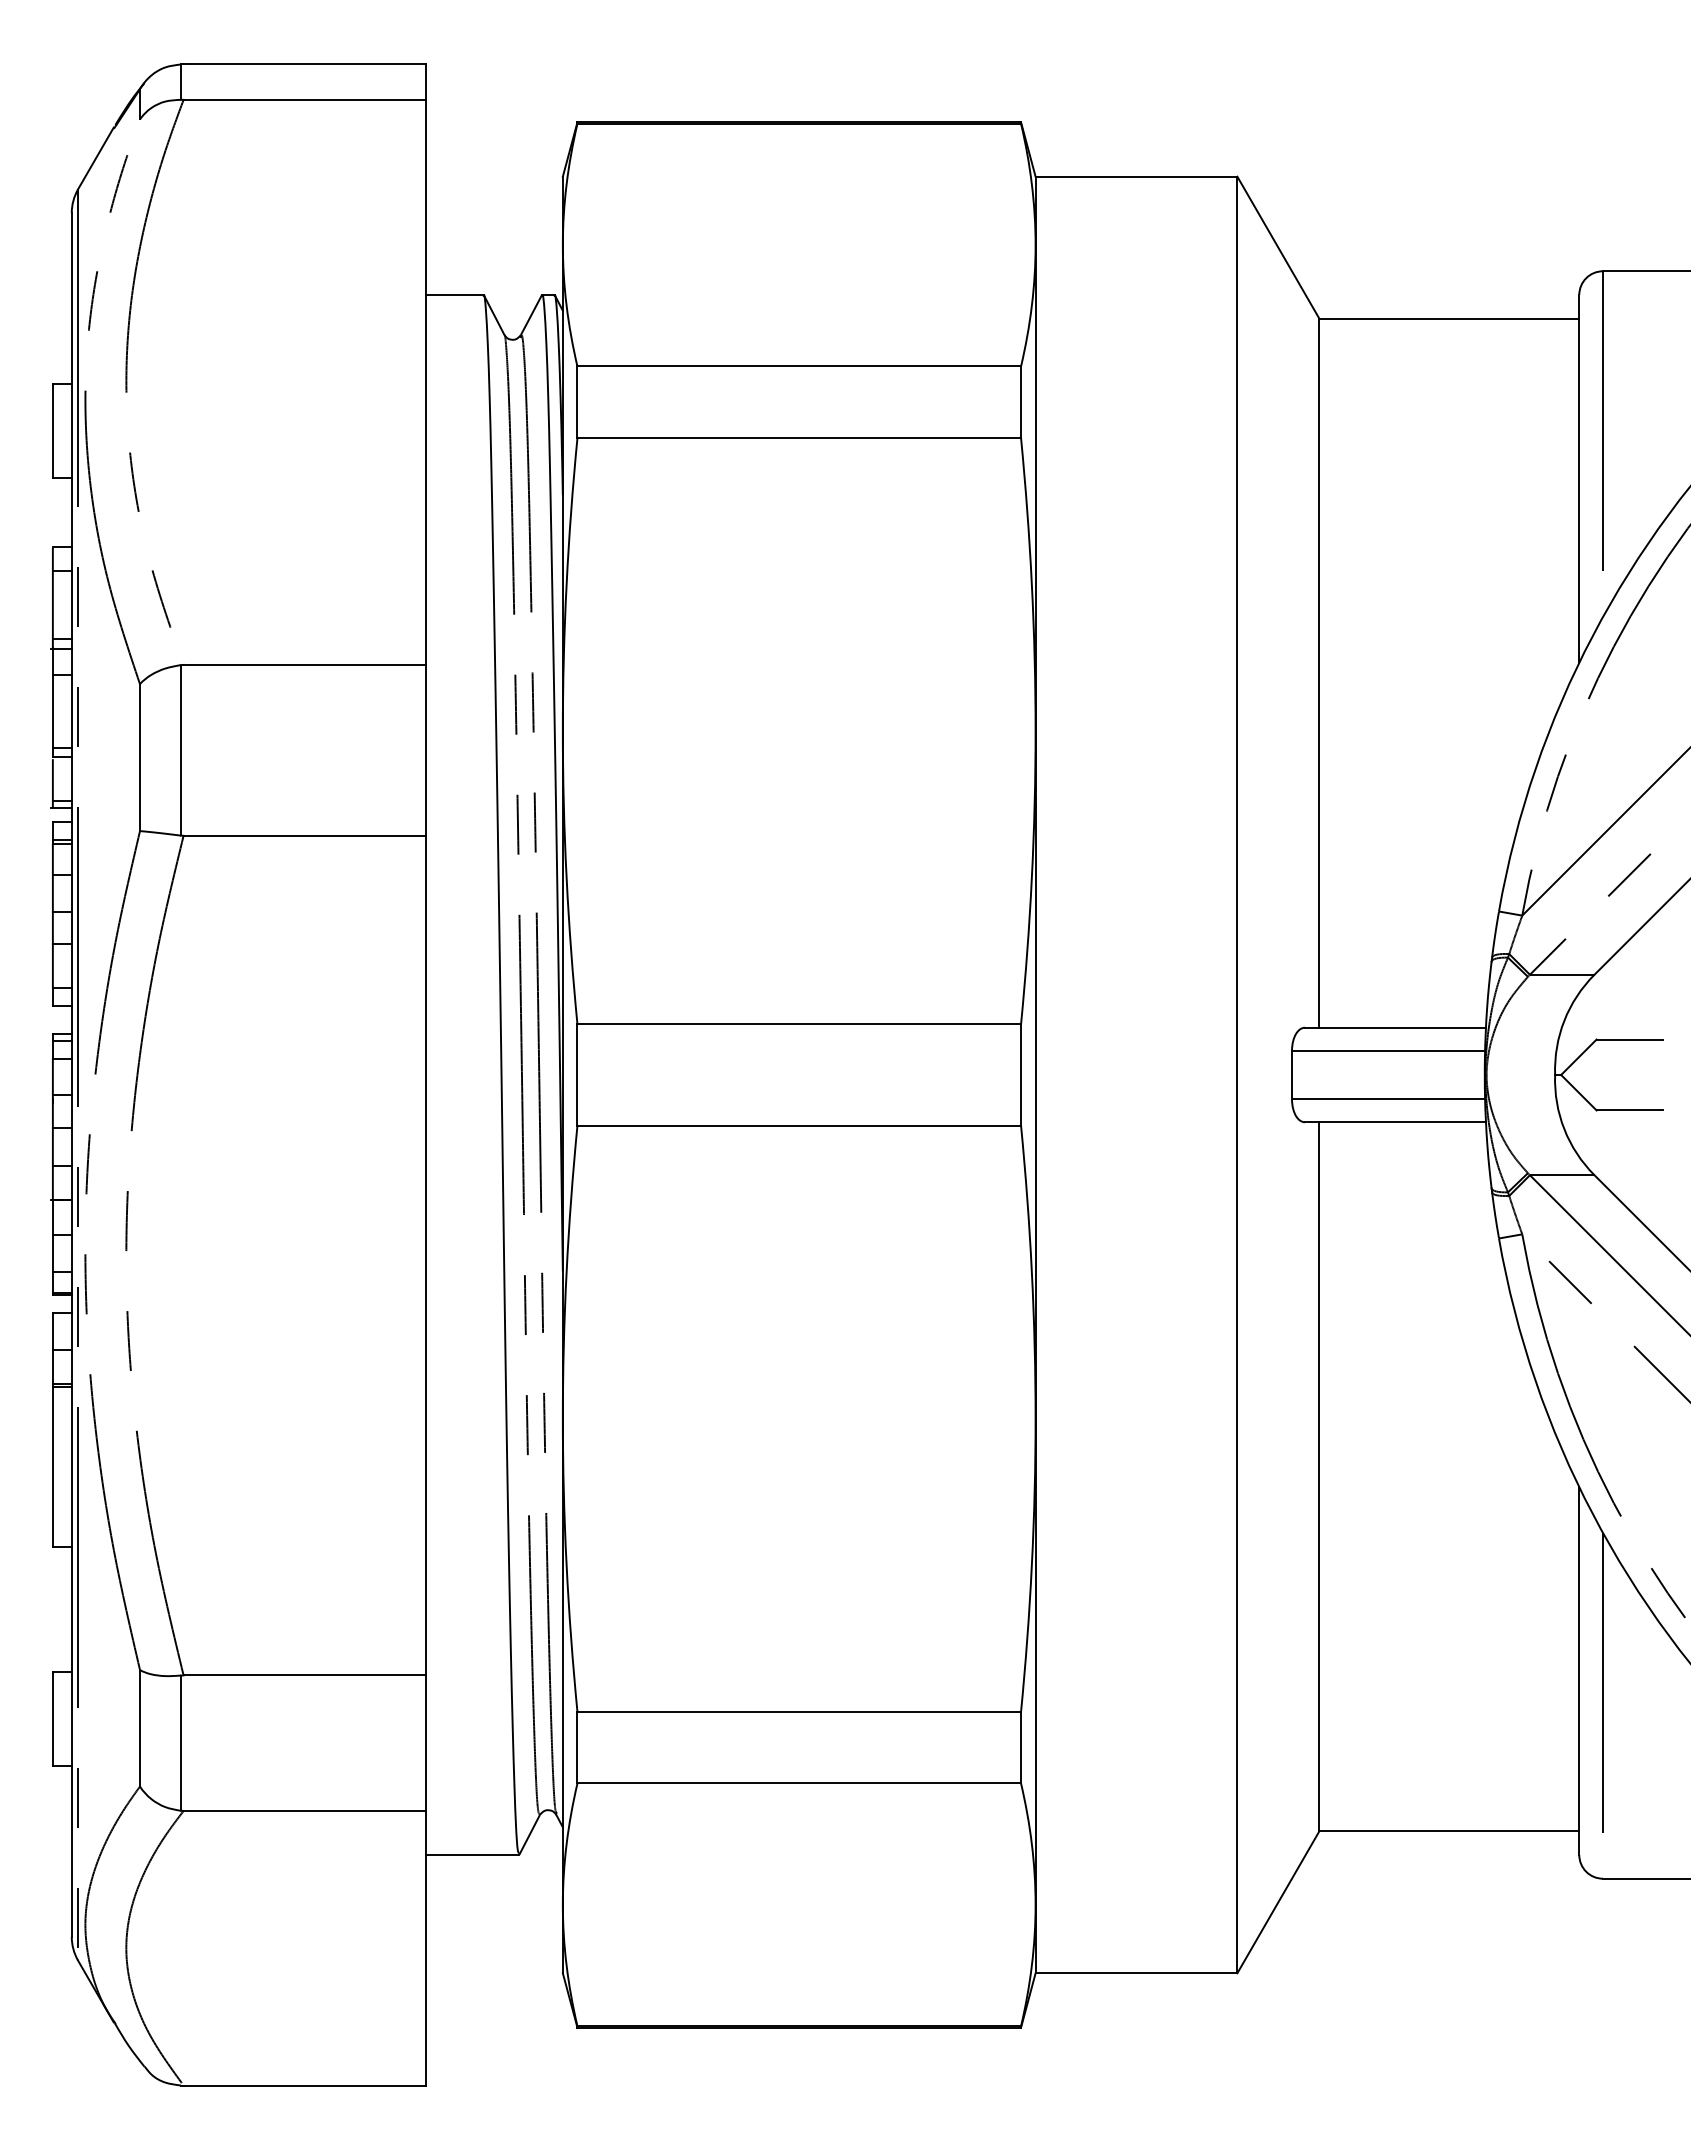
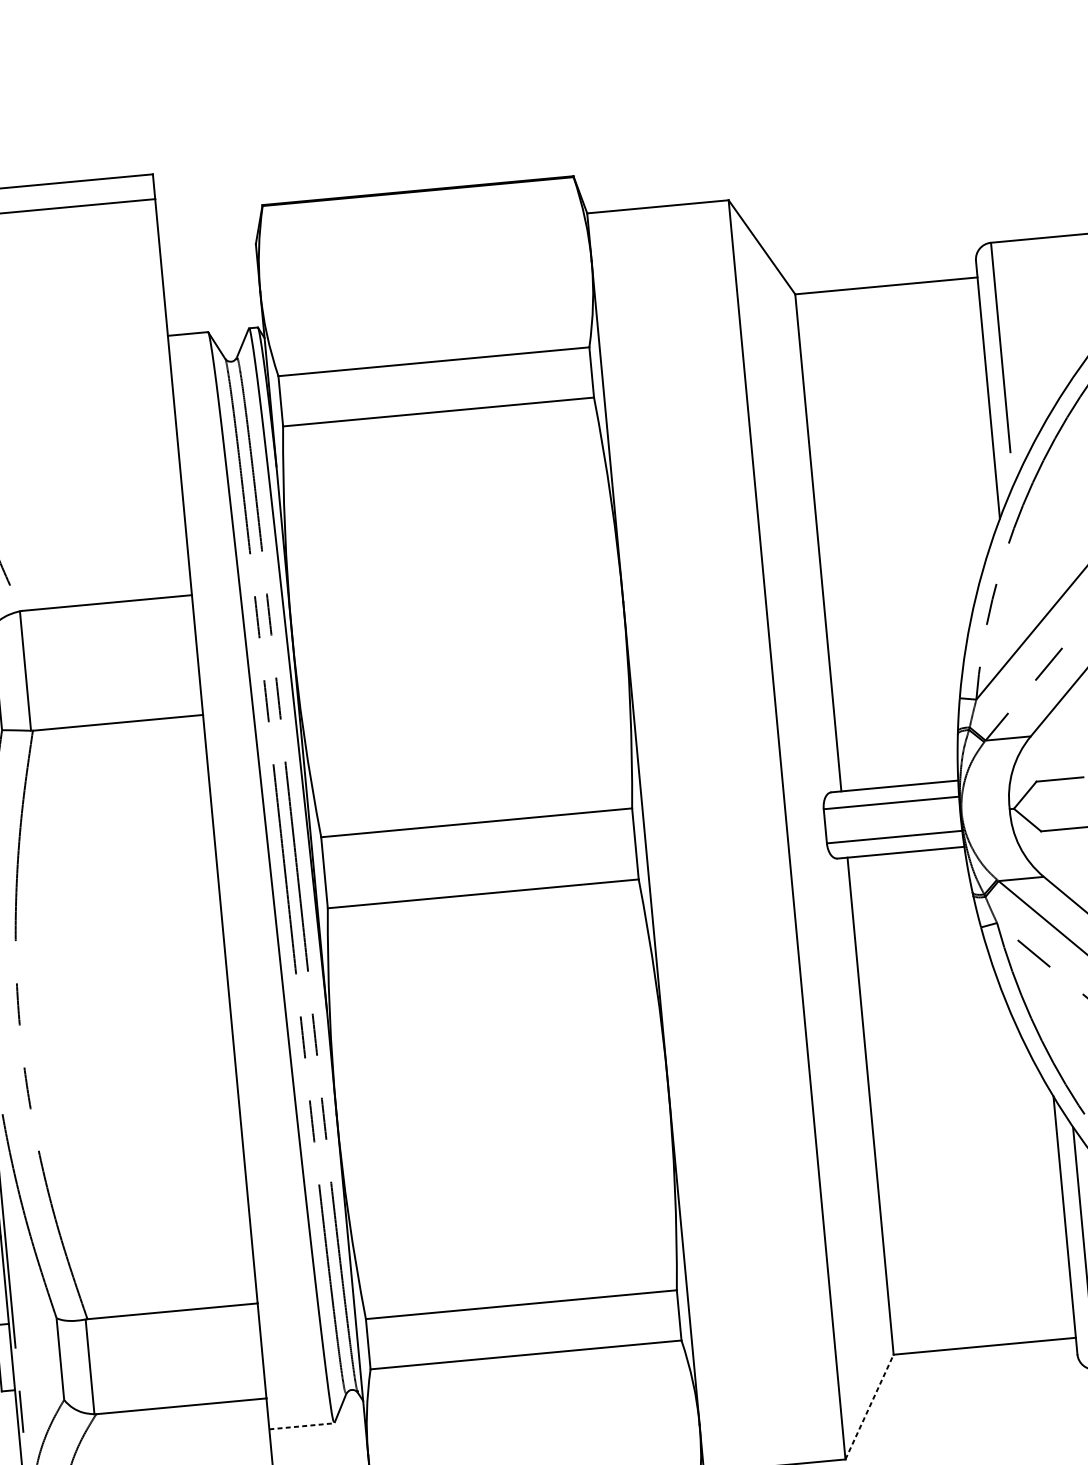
line: (473, 1855) -> (302, 1426), solid -> dashed
line: (1278, 1902) -> (869, 1407), solid -> dashed

